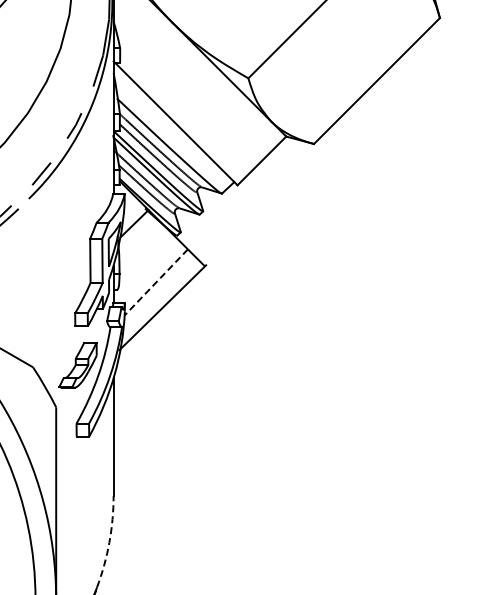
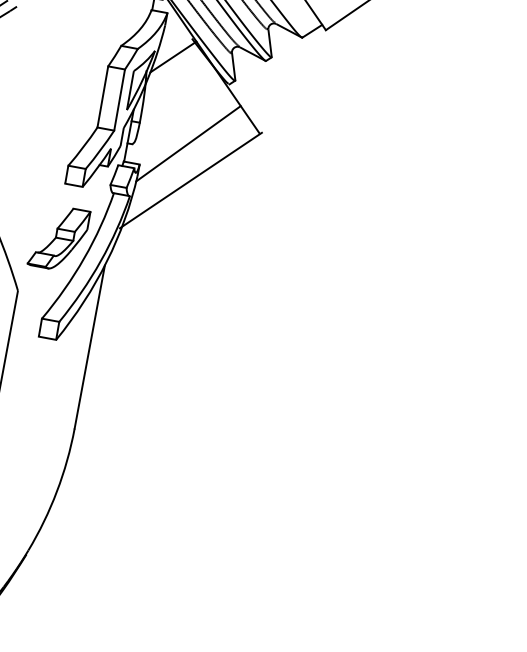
line: (156, 282) -> (188, 143), dashed -> solid
arc: (109, 542) -> (57, 491), dashed -> solid

